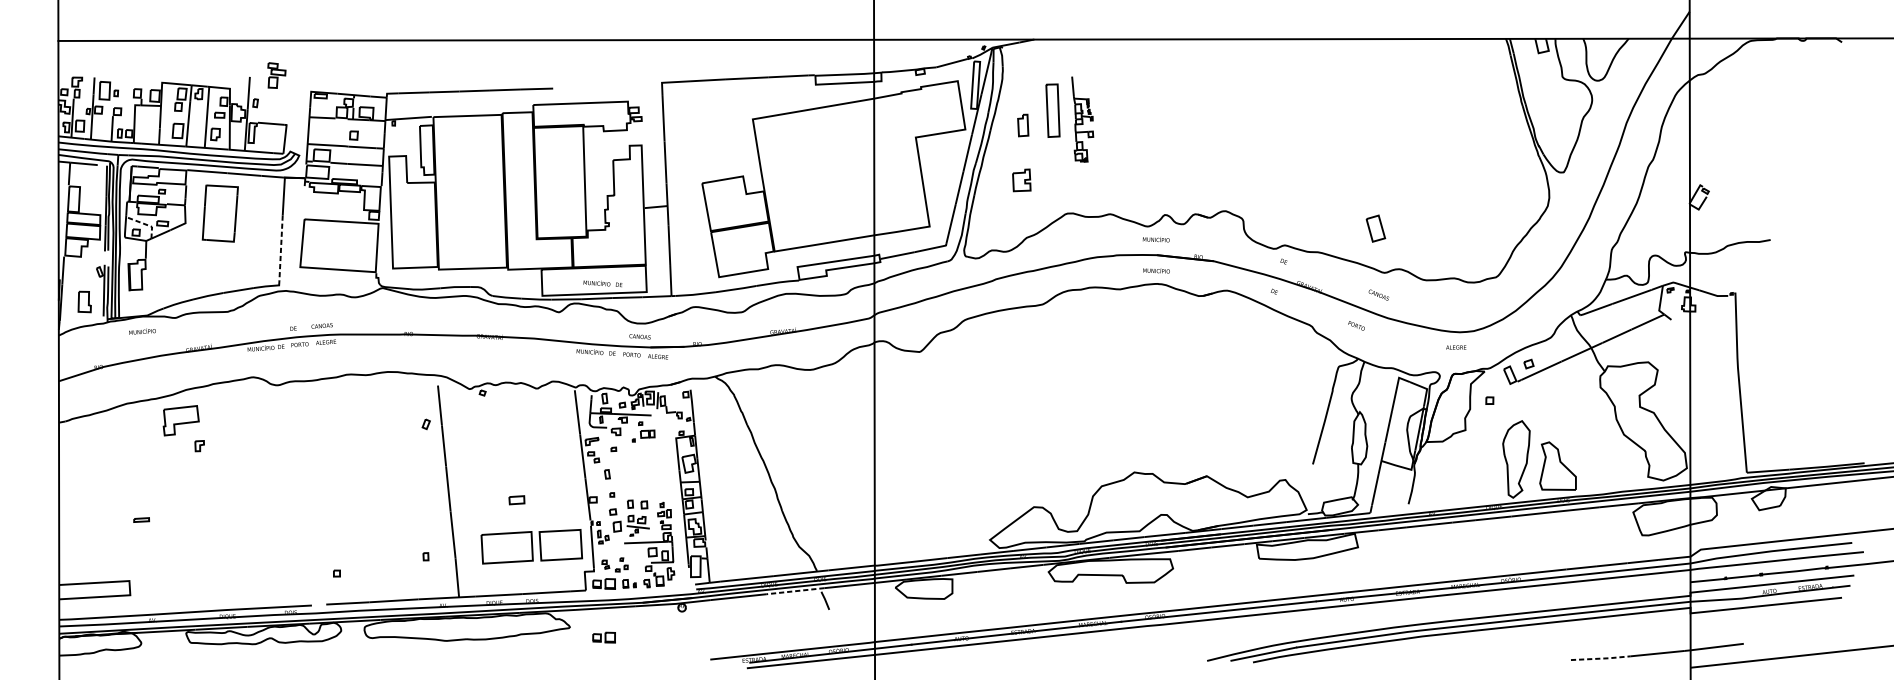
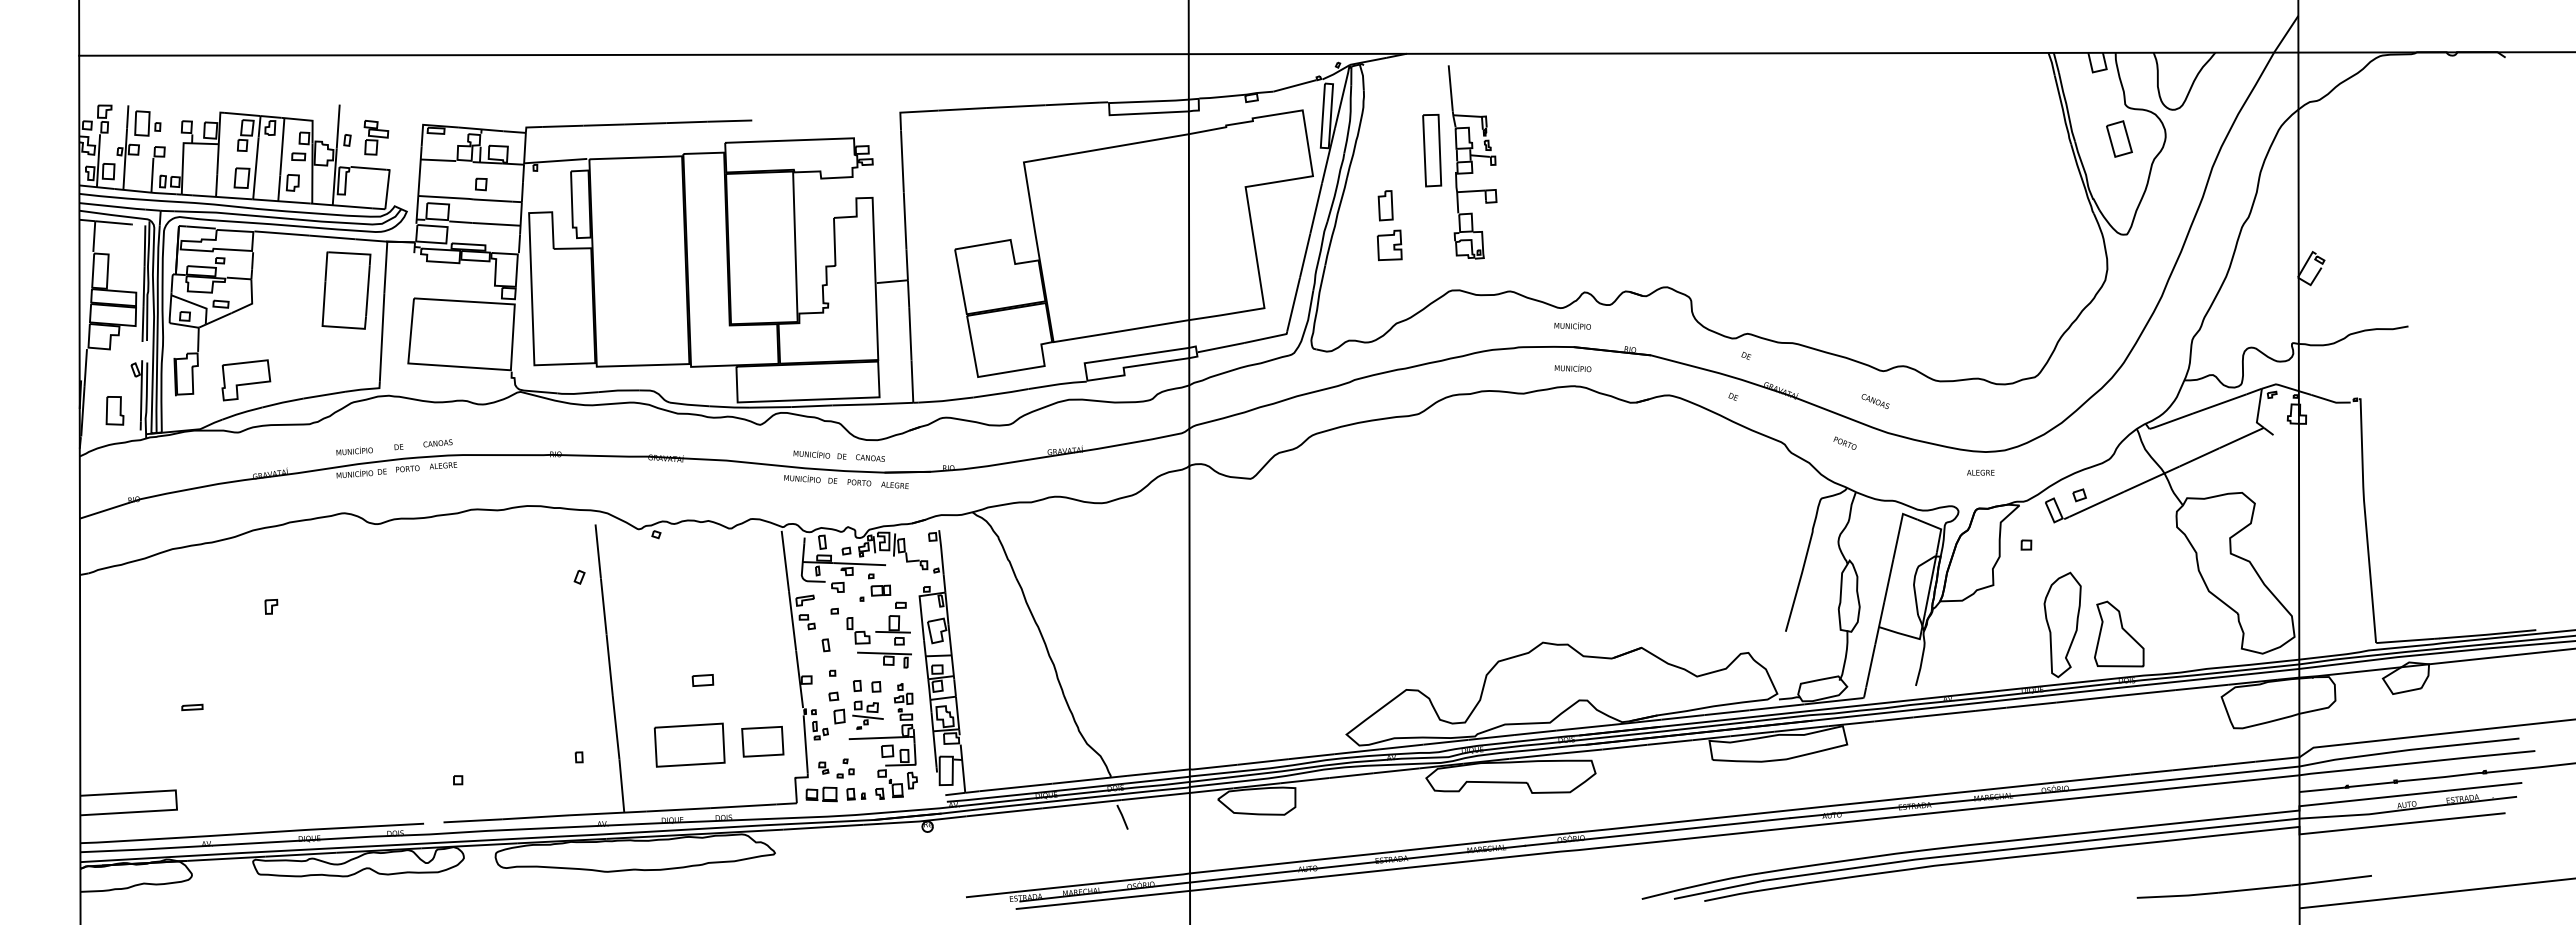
part: (276, 75) -> (376, 137), moved
part: (1082, 119) -> (1472, 162), size x1.67
part: (1023, 125) -> (1385, 205), moved
part: (220, 213) -> (346, 290), moved
line: (145, 224) -> (197, 305), dashed -> solid
part: (1375, 228) -> (2119, 138), moved
line: (281, 248) -> (382, 338), dashed -> solid
text: (602, 283) -> (819, 454), moved
text: (142, 331) -> (354, 450), moved
part: (181, 420) -> (246, 380), moved
part: (645, 466) -> (878, 634), added
part: (560, 545) -> (762, 741), size x0.71
line: (795, 591) -> (1081, 804), dashed -> solid
part: (604, 637) -> (821, 867), removed
line: (1601, 658) -> (2178, 895), dashed -> solid

